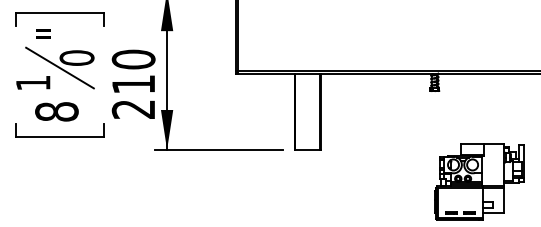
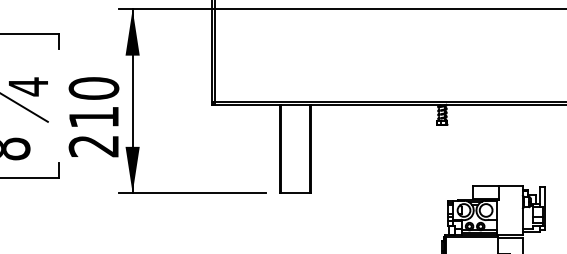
text: (76, 57) -> (27, 86), 0 -> 4

